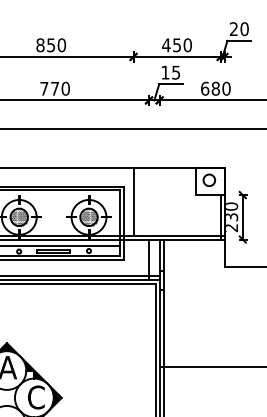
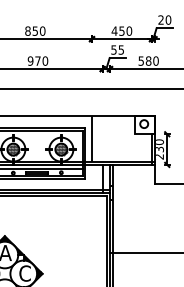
text: (164, 71) -> (113, 49), 15 -> 55
text: (44, 87) -> (30, 60), 770 -> 970
text: (205, 87) -> (141, 60), 680 -> 580

